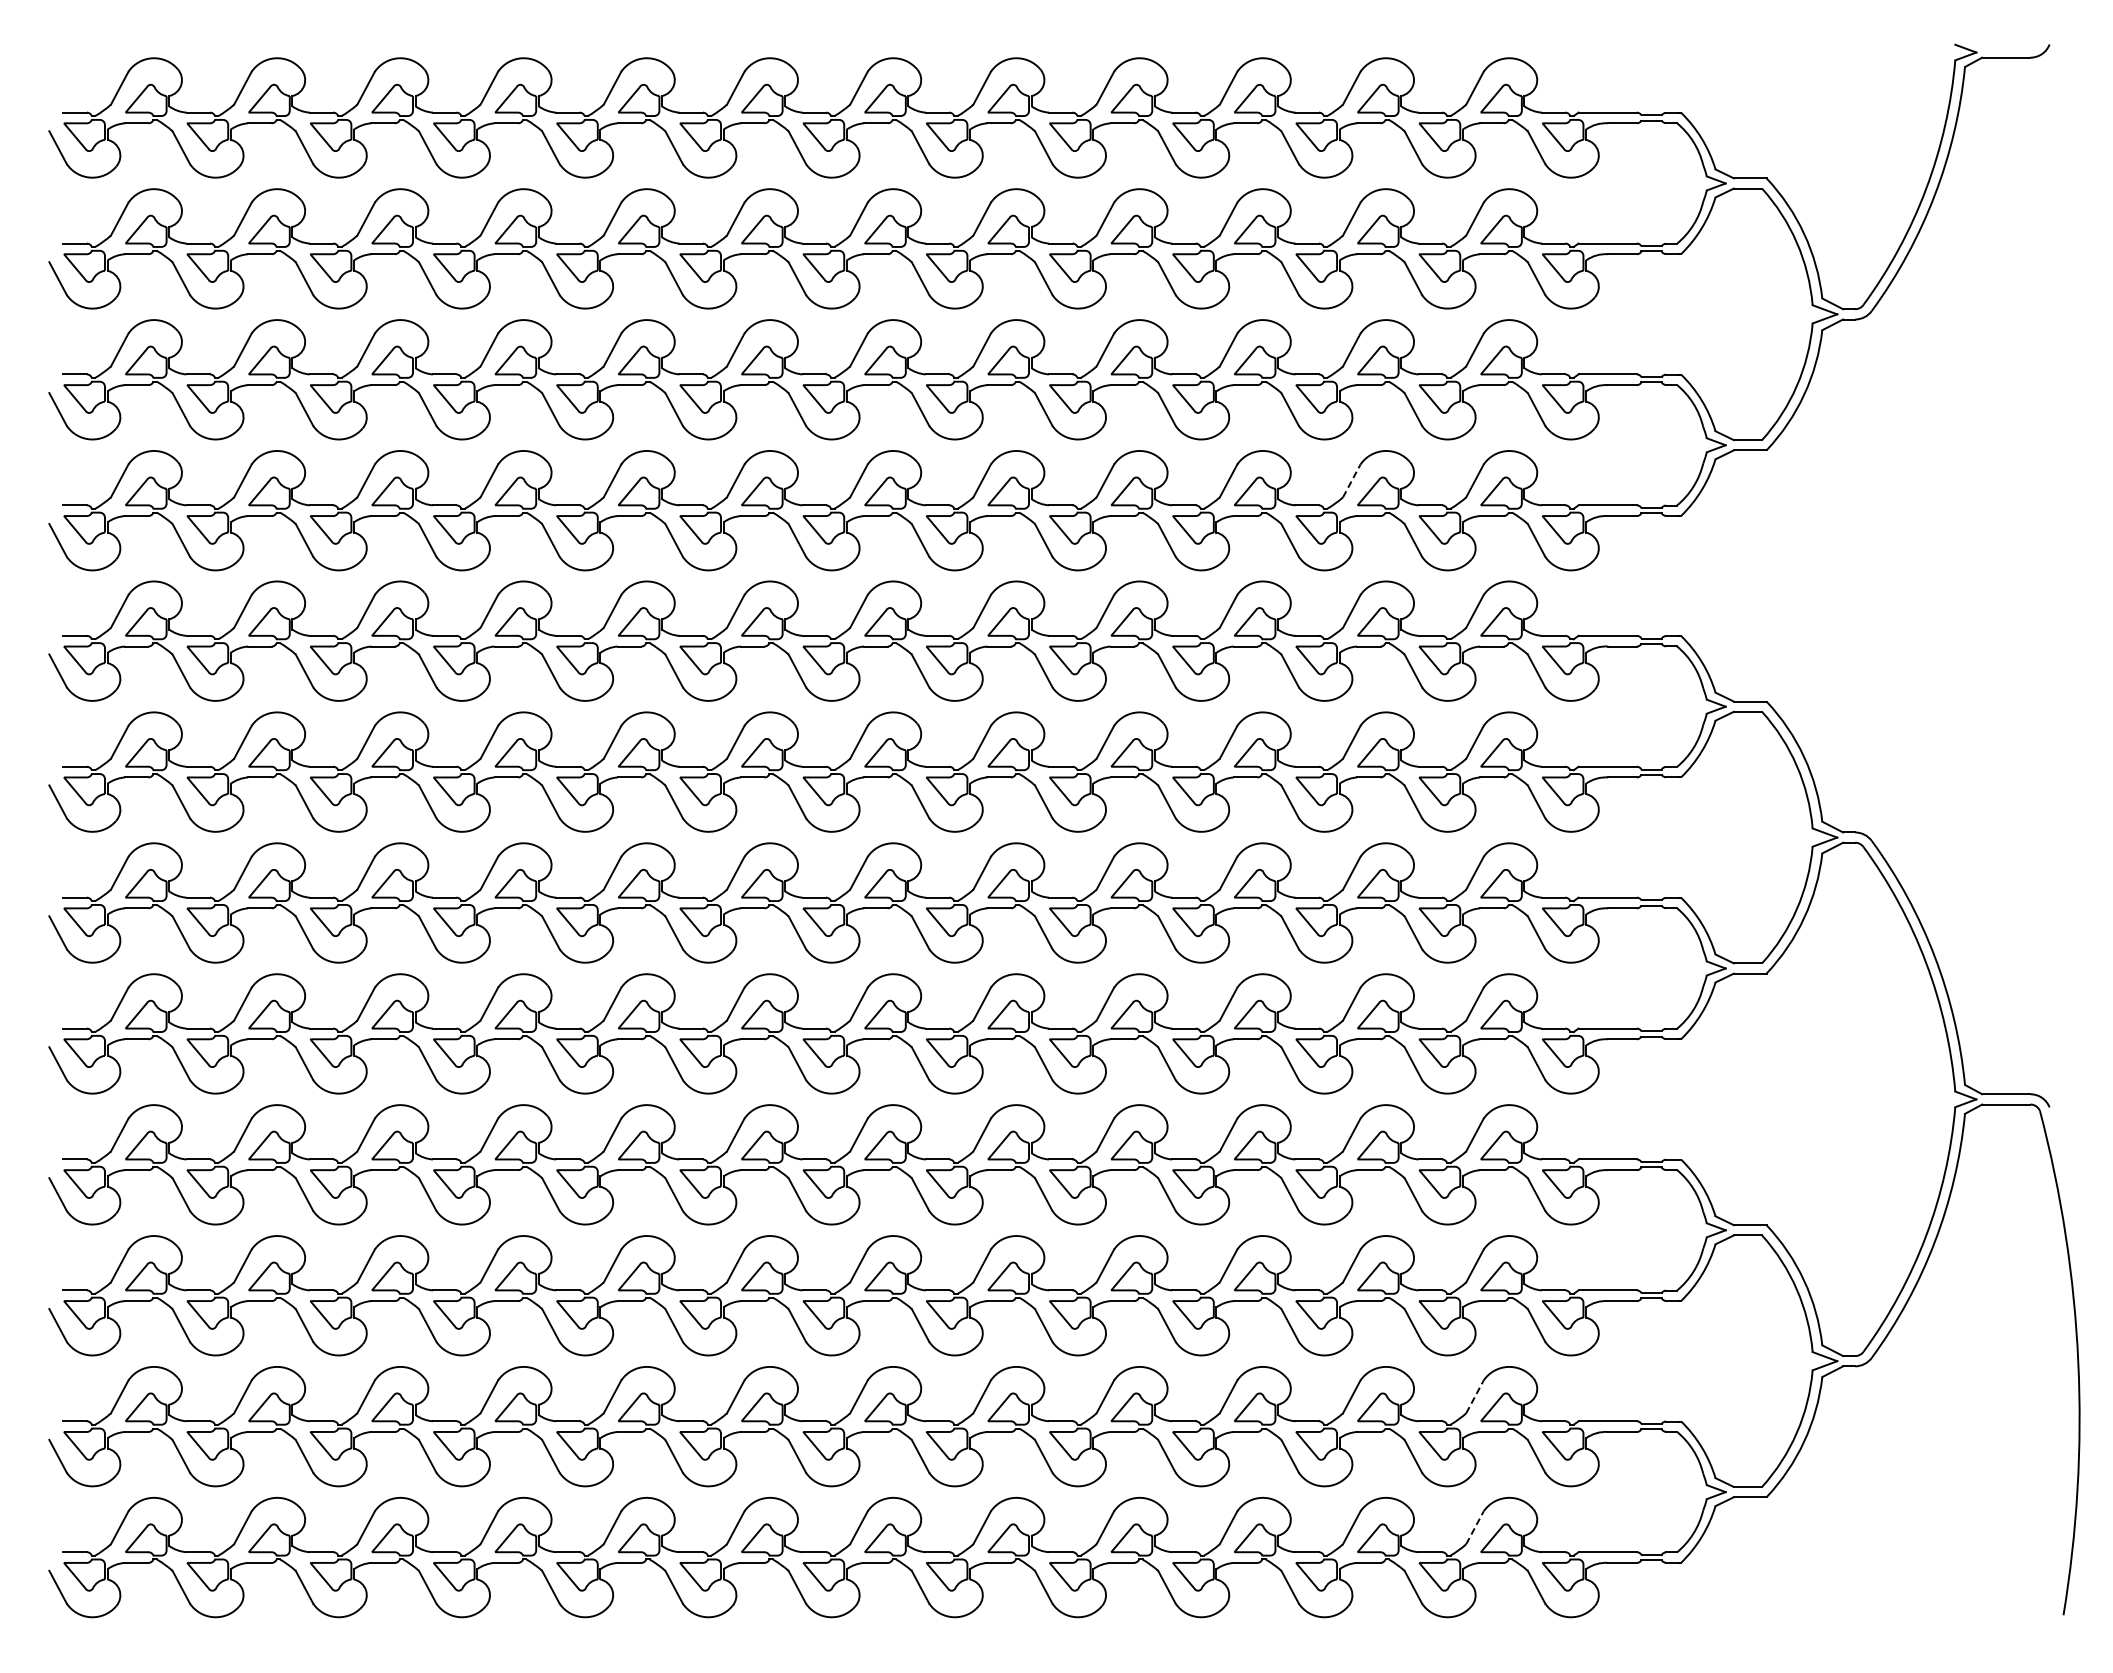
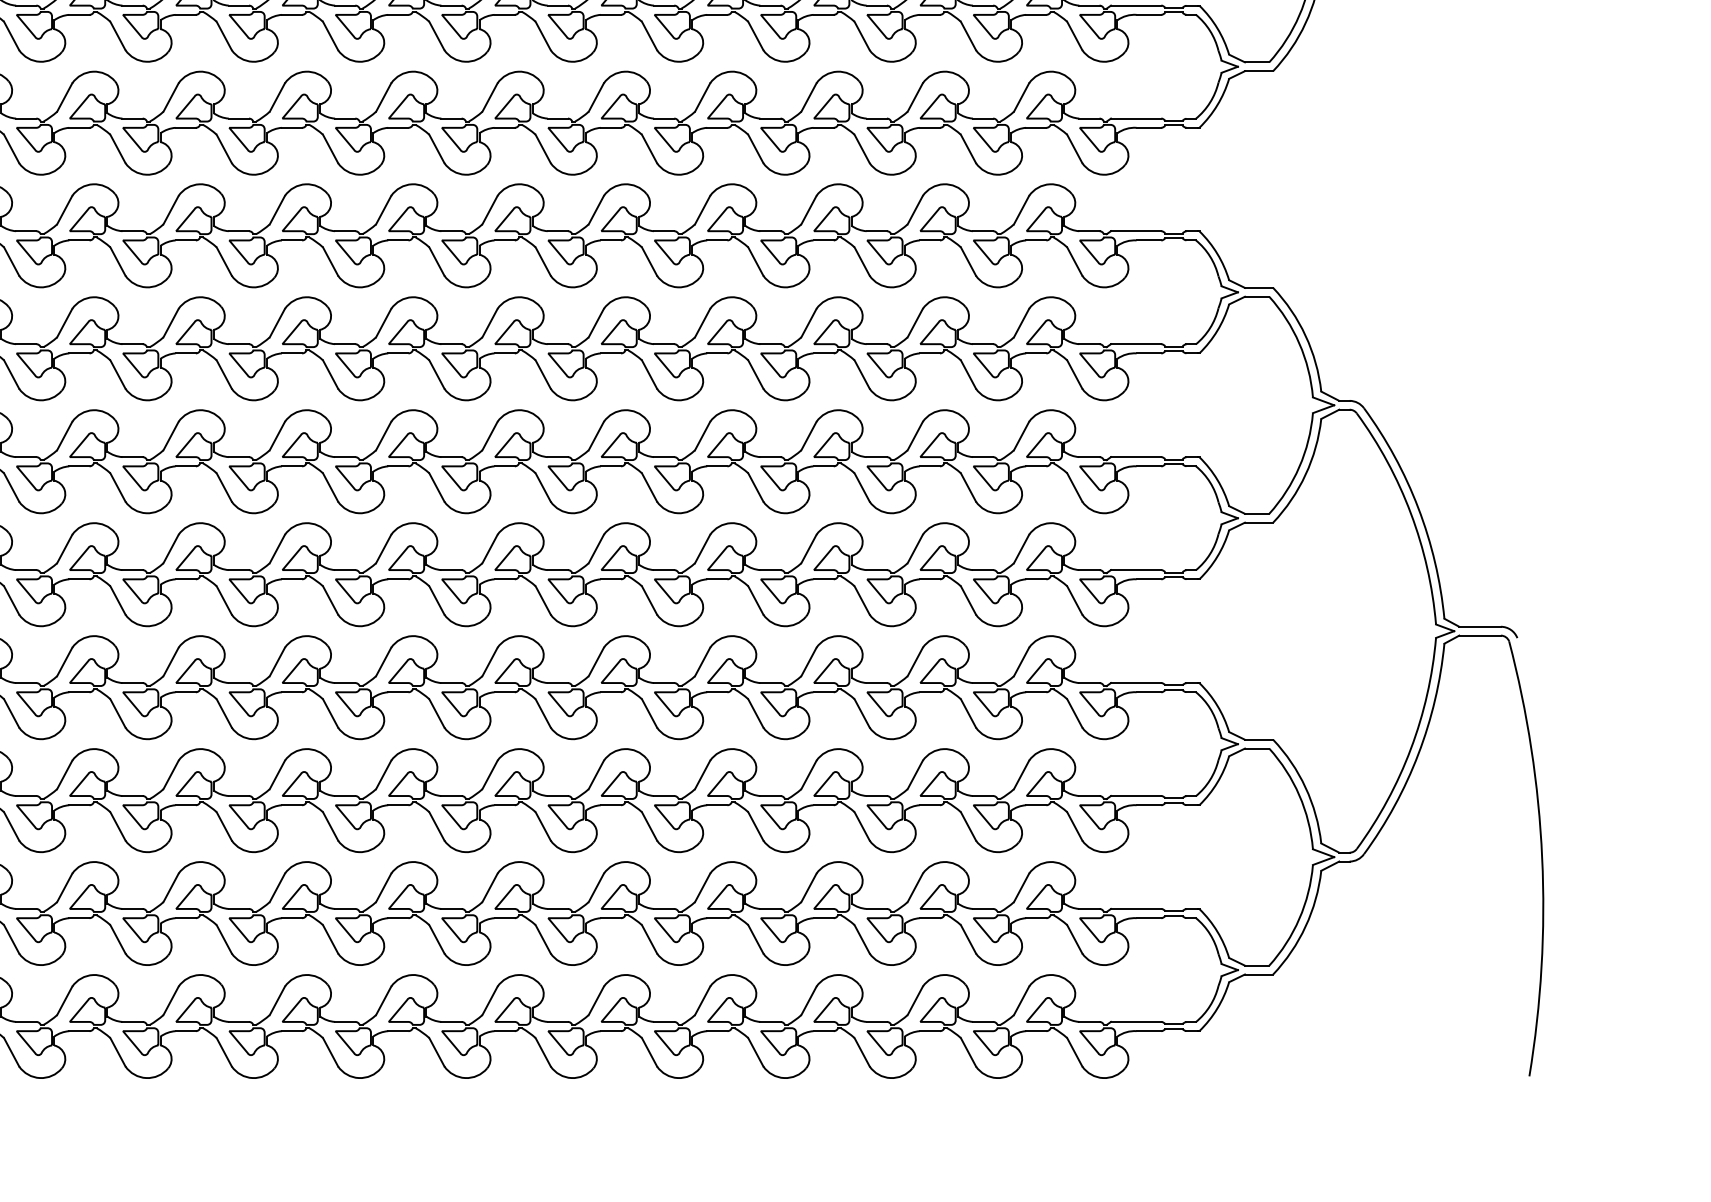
line: (1351, 480) -> (915, 97), dashed -> solid
line: (1474, 1396) -> (1021, 887), dashed -> solid
line: (1474, 1527) -> (1021, 1000), dashed -> solid

